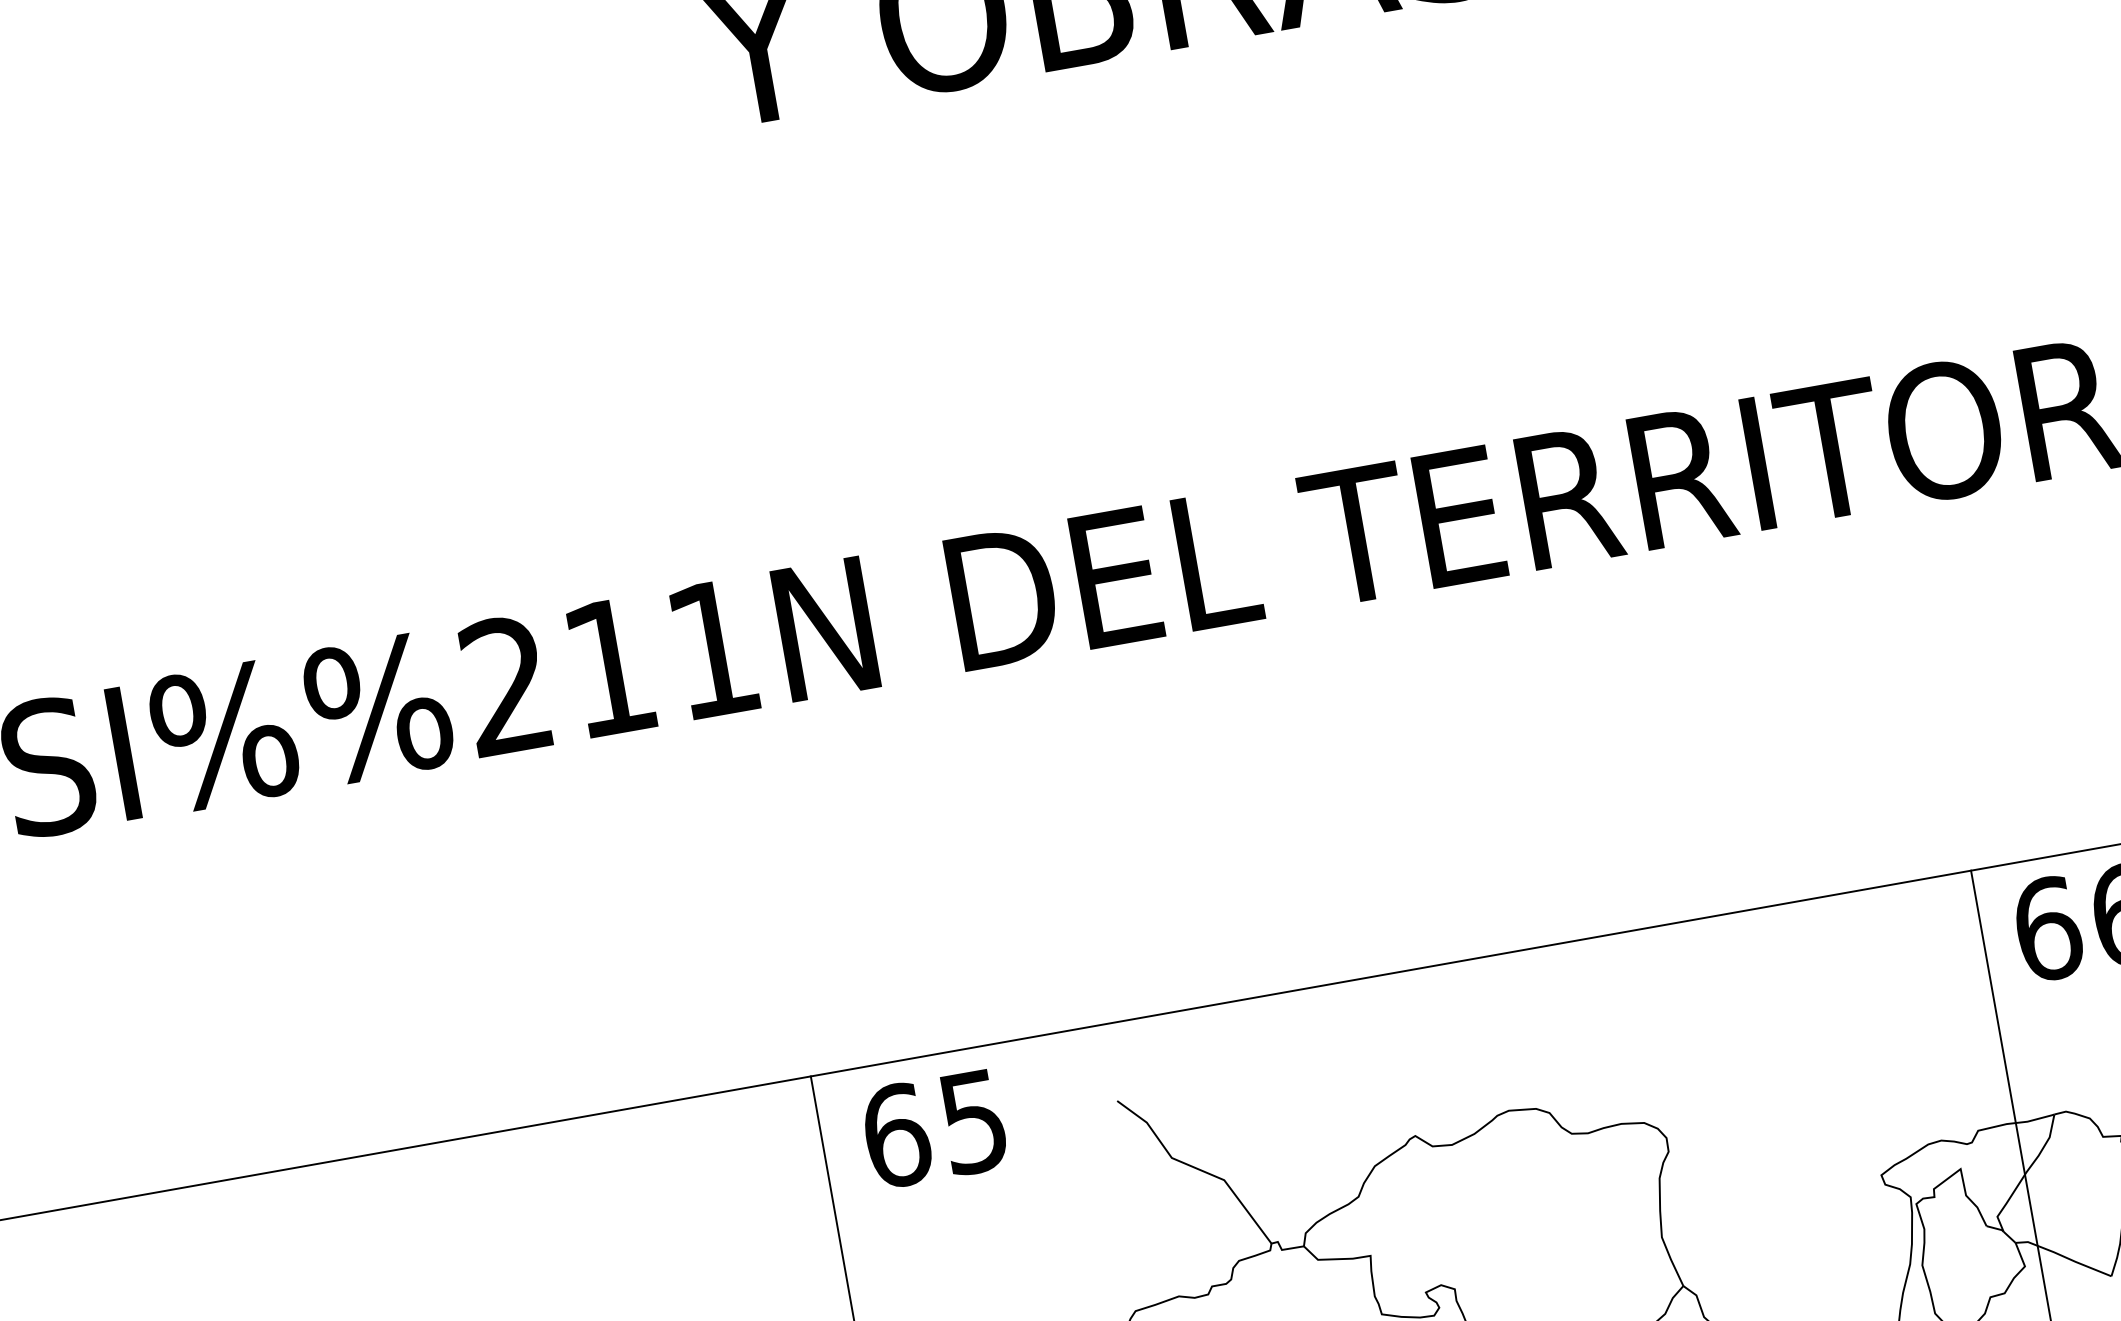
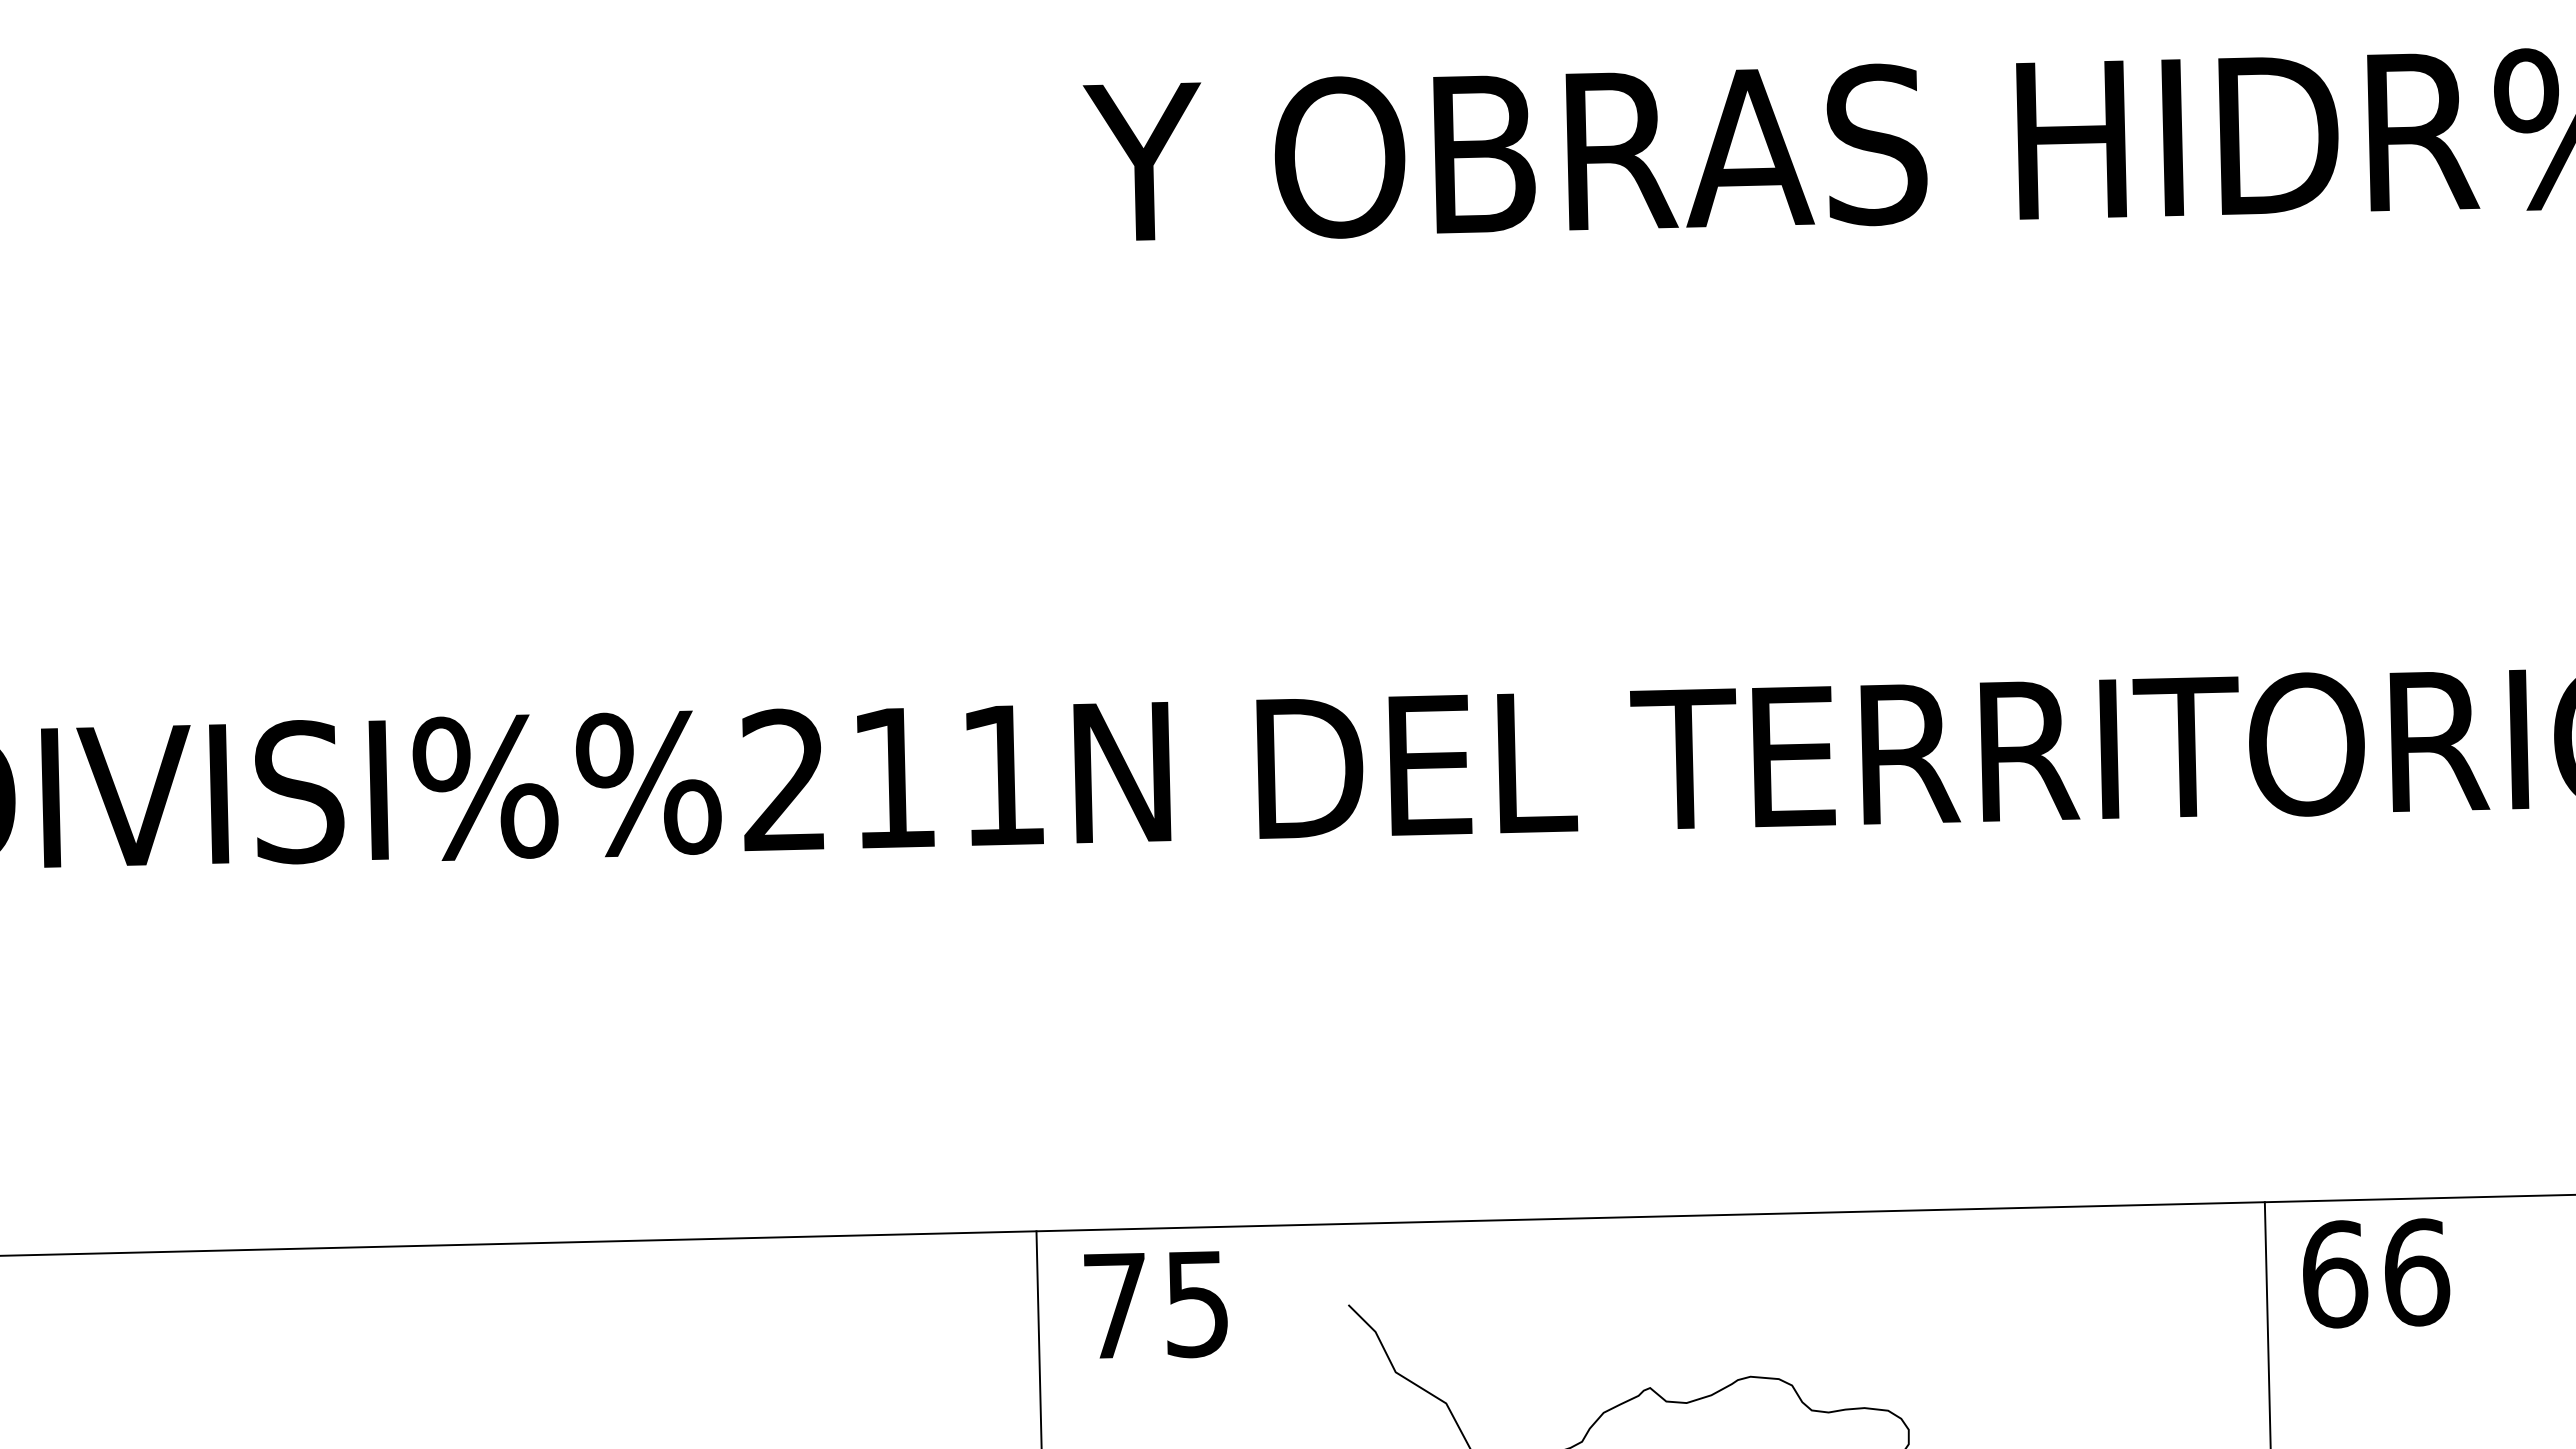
text: (896, 1135) -> (1115, 1305), 65 -> 75

